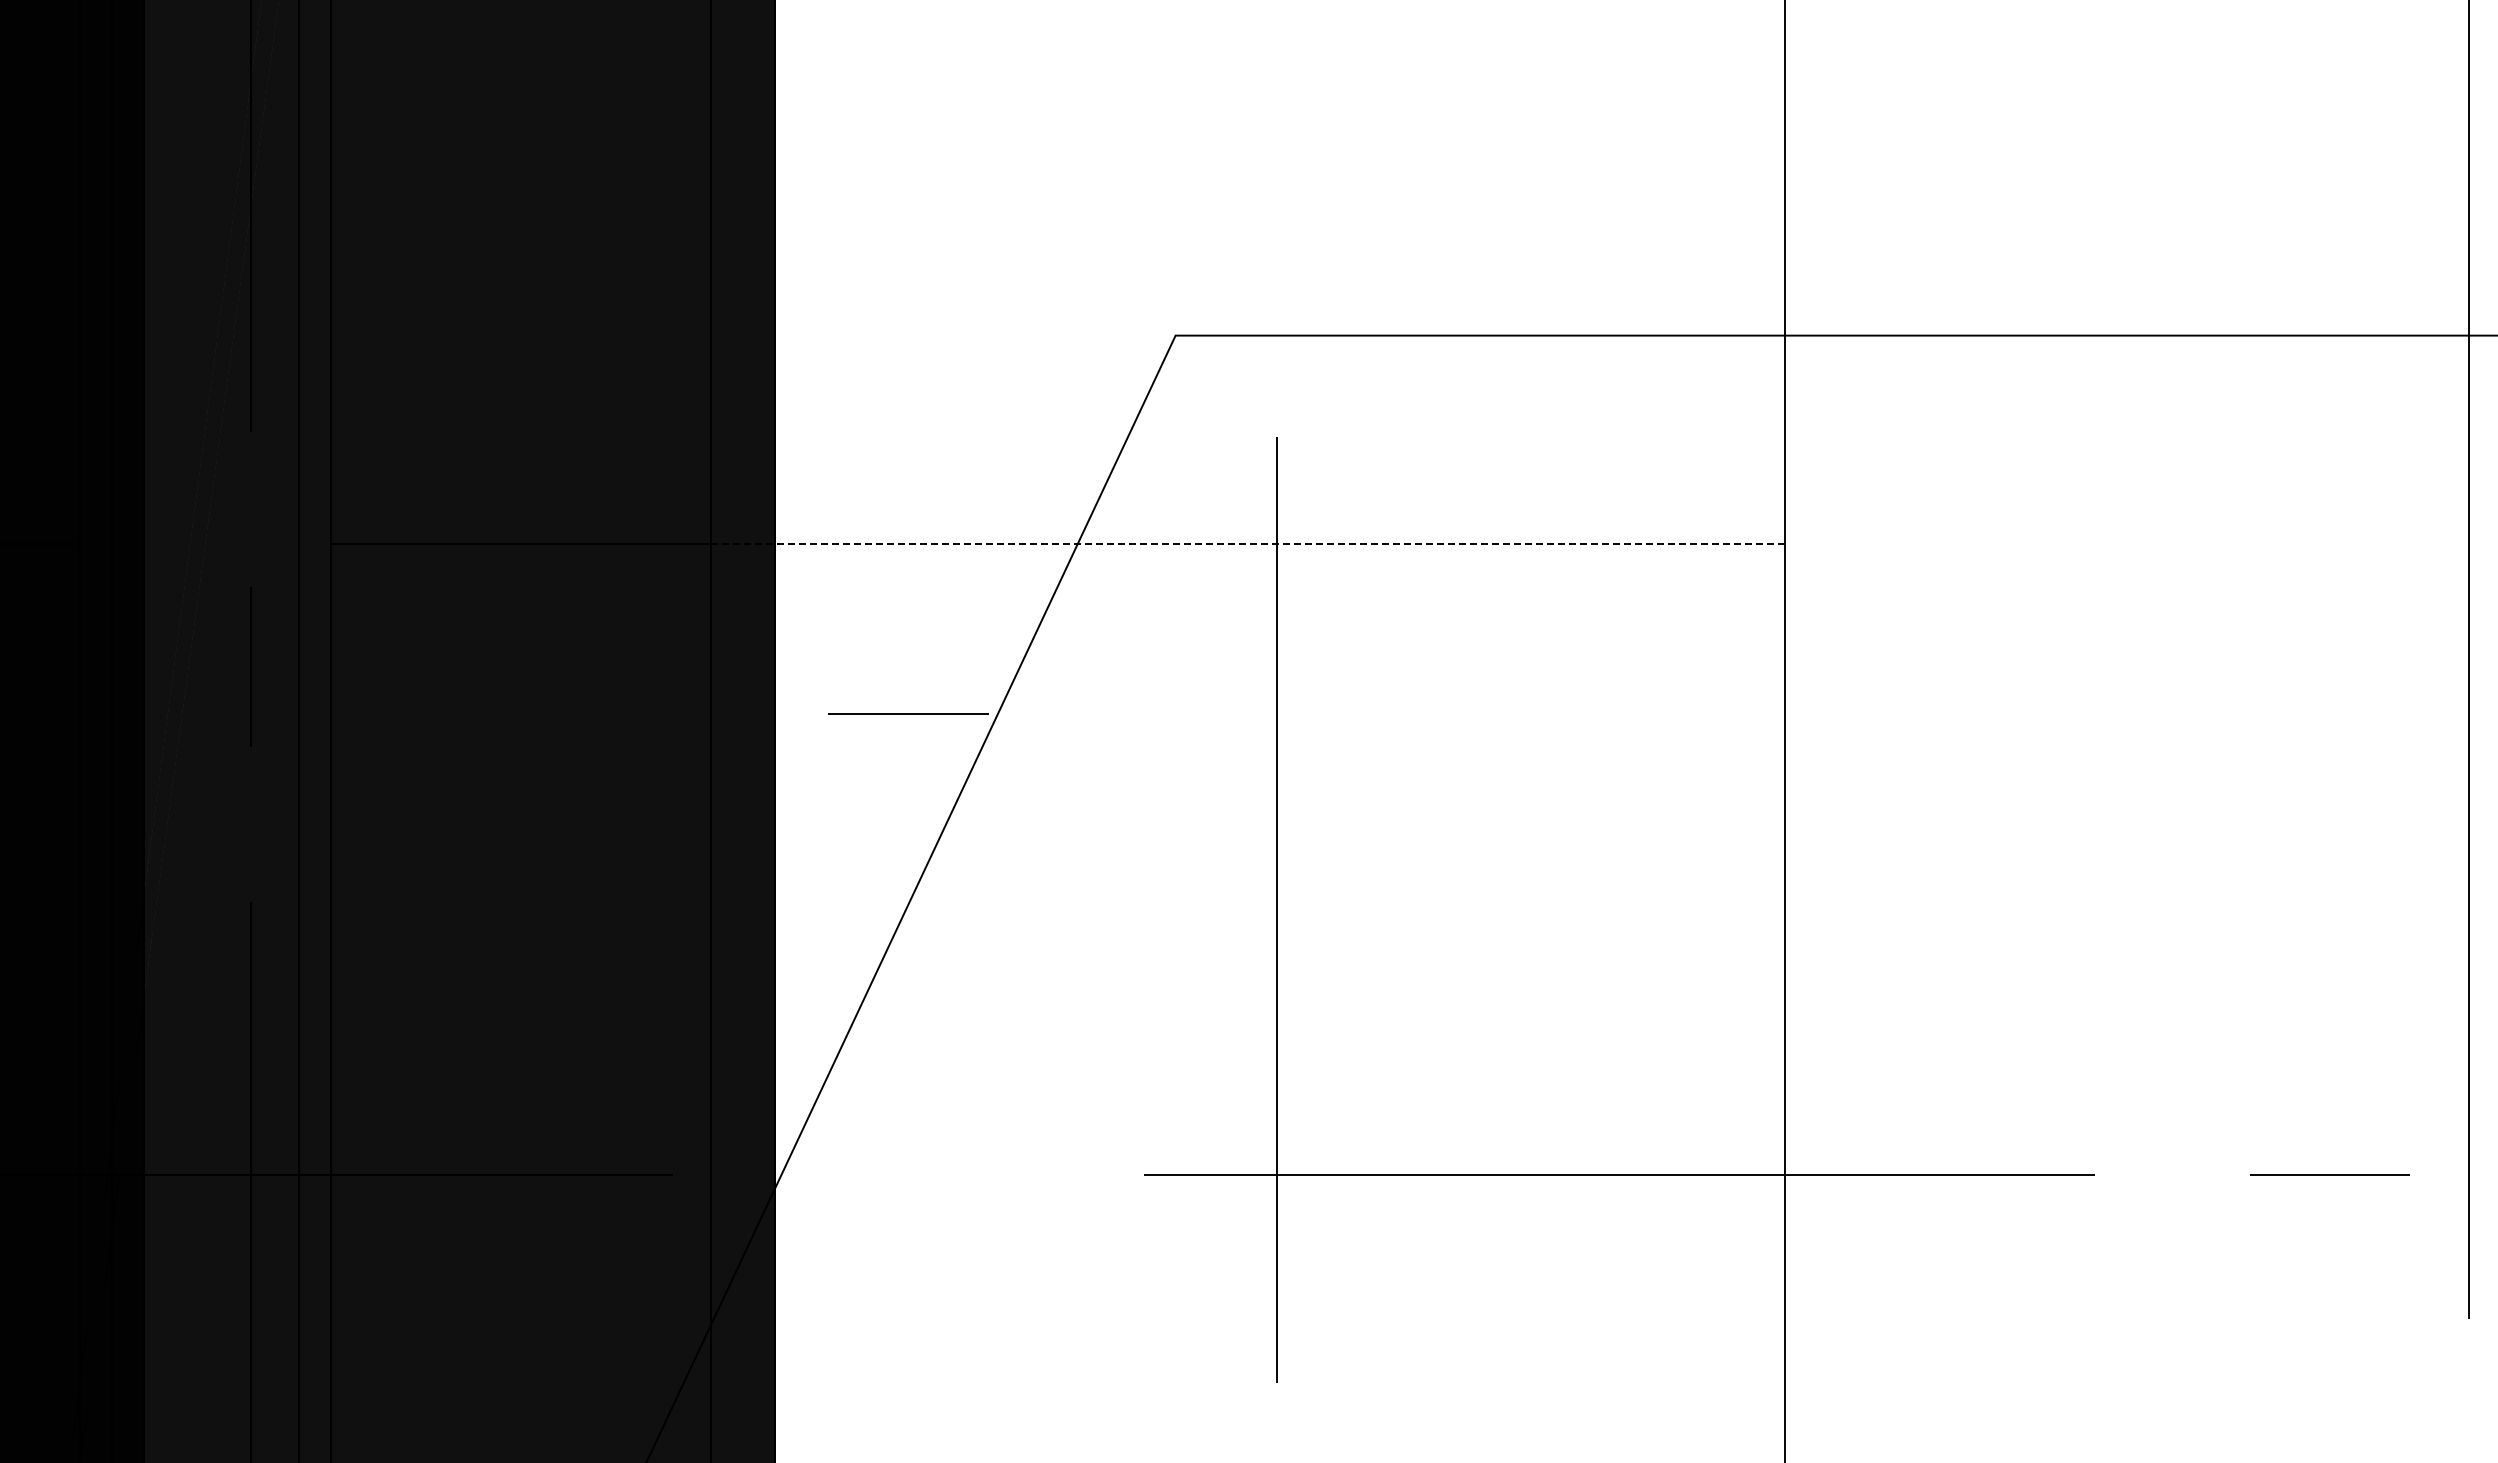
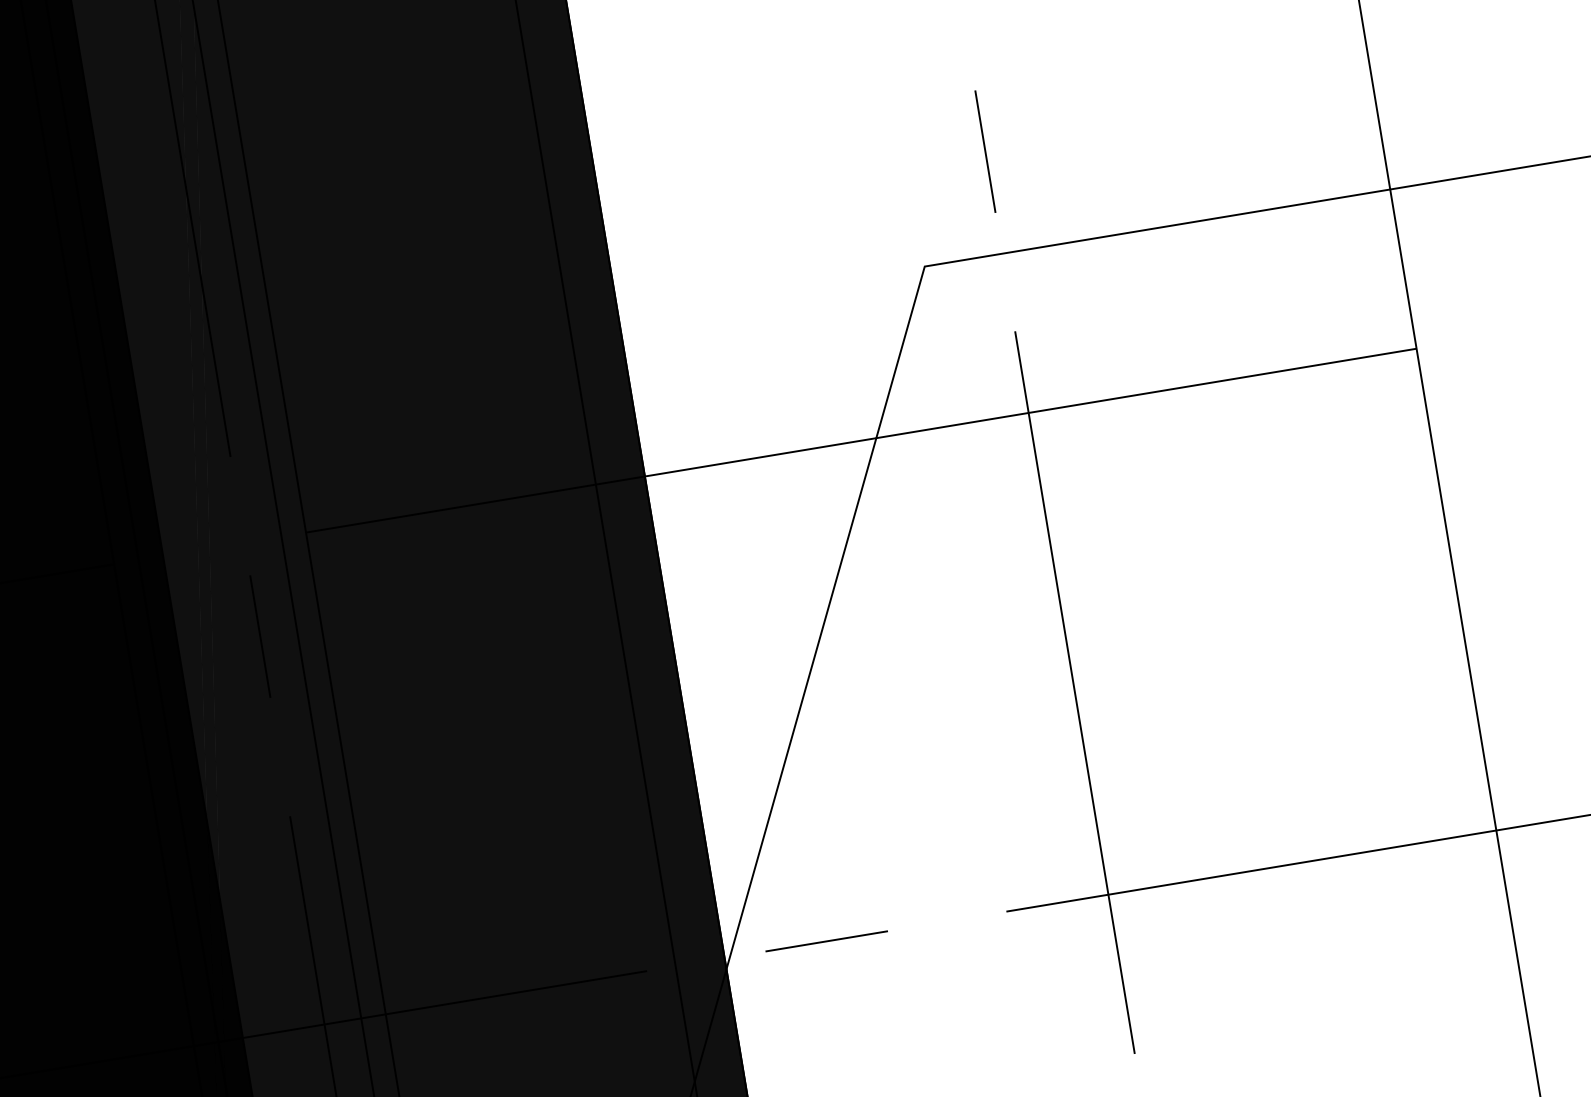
line: (1276, 201) -> (984, 151), added
line: (1246, 544) -> (1005, 417), dashed -> solid
line: (908, 713) -> (826, 941), moved

